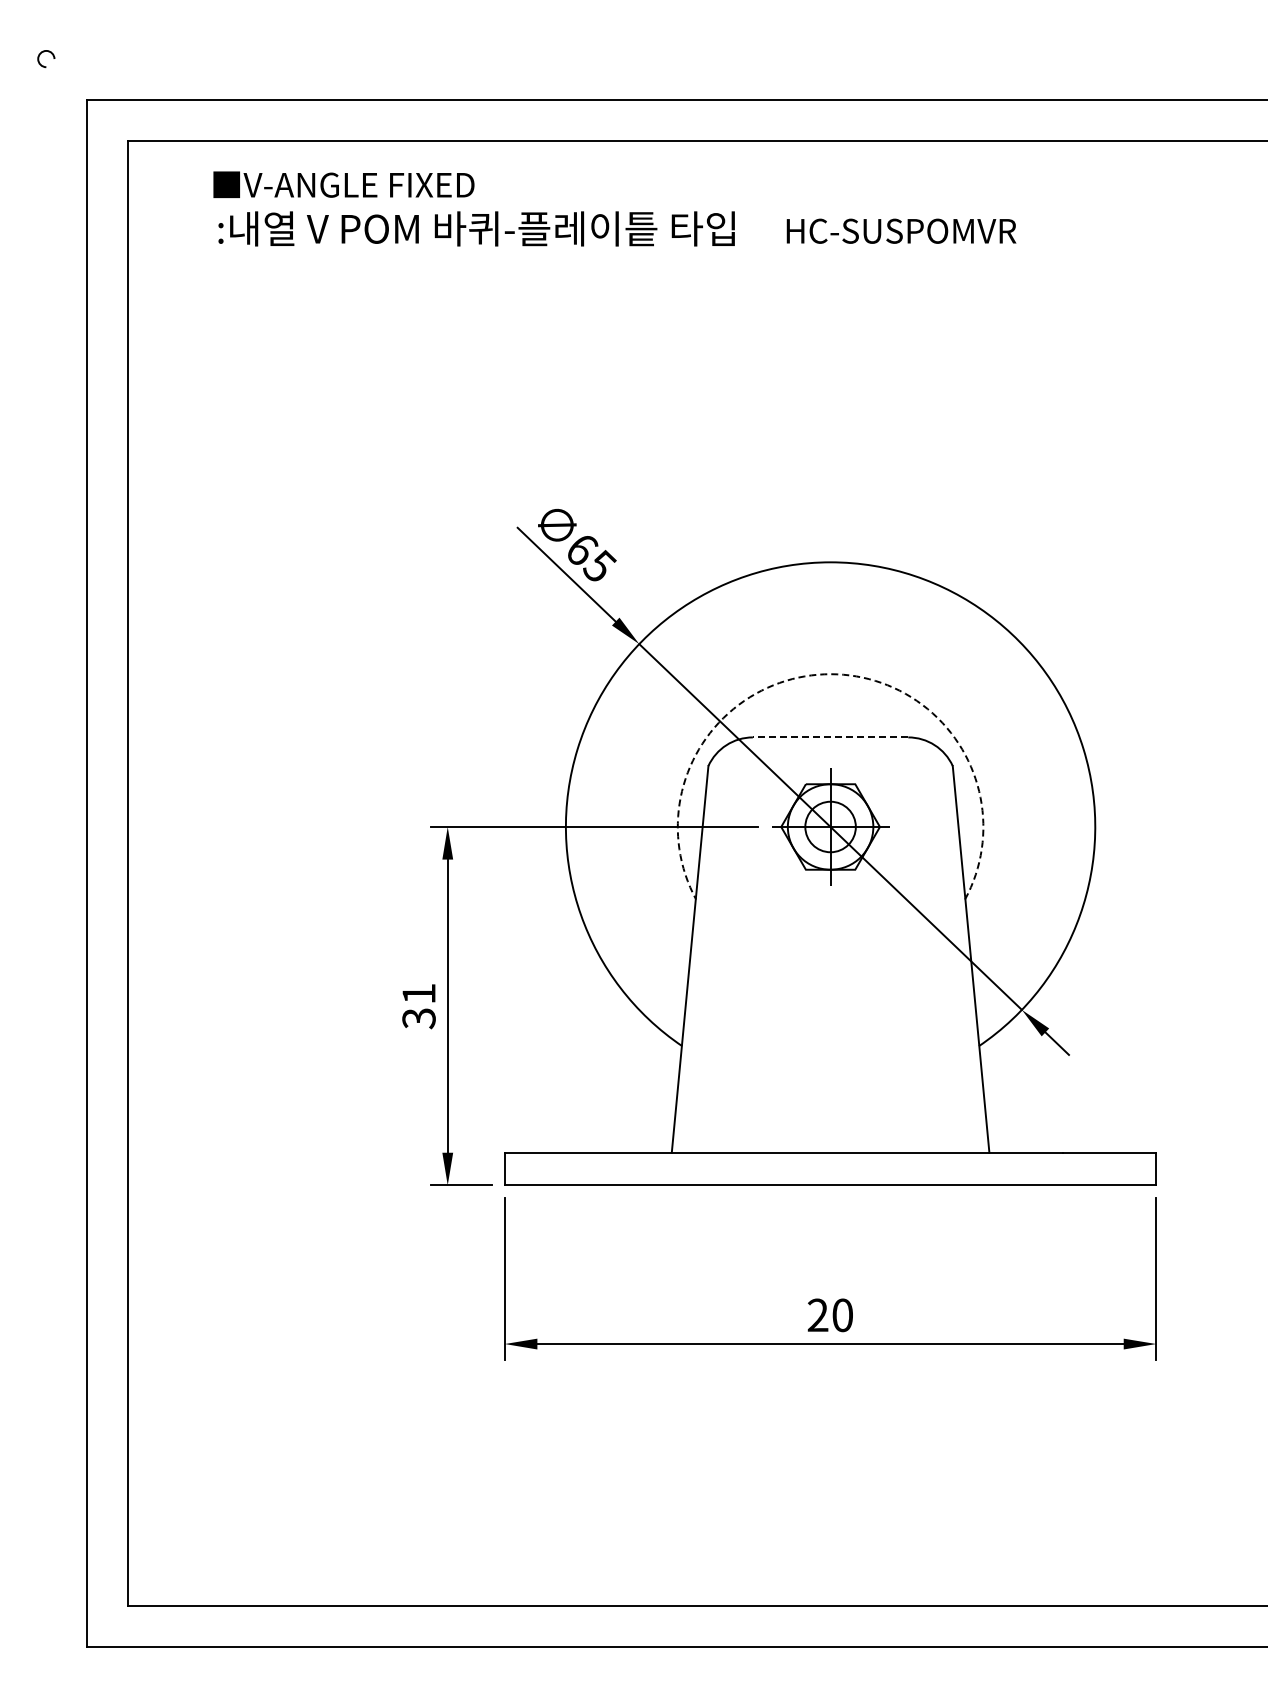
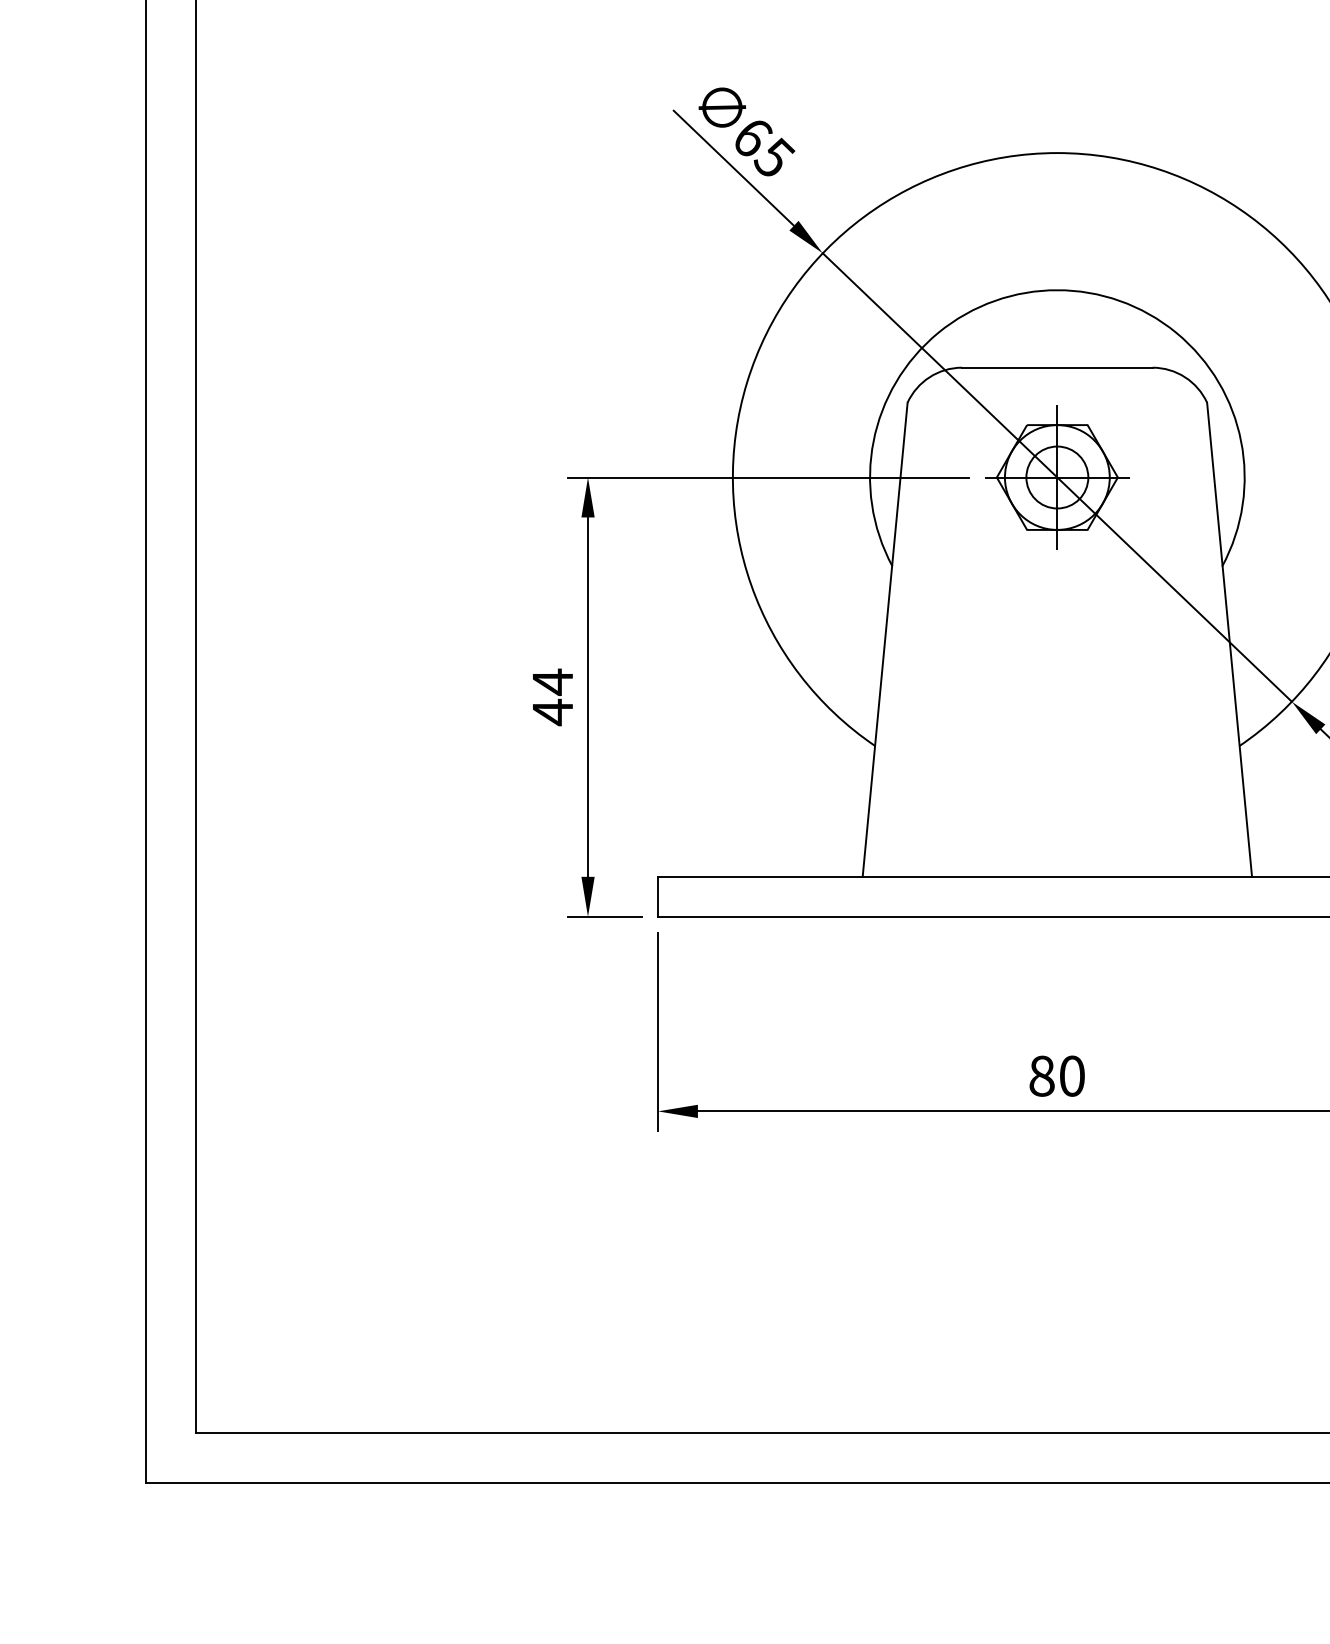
arc: (830, 674) -> (1057, 290), dashed -> solid
line: (830, 737) -> (1057, 367), dashed -> solid
text: (418, 1005) -> (552, 696), 31 -> 44
text: (817, 1315) -> (1041, 1076), 20 -> 80

